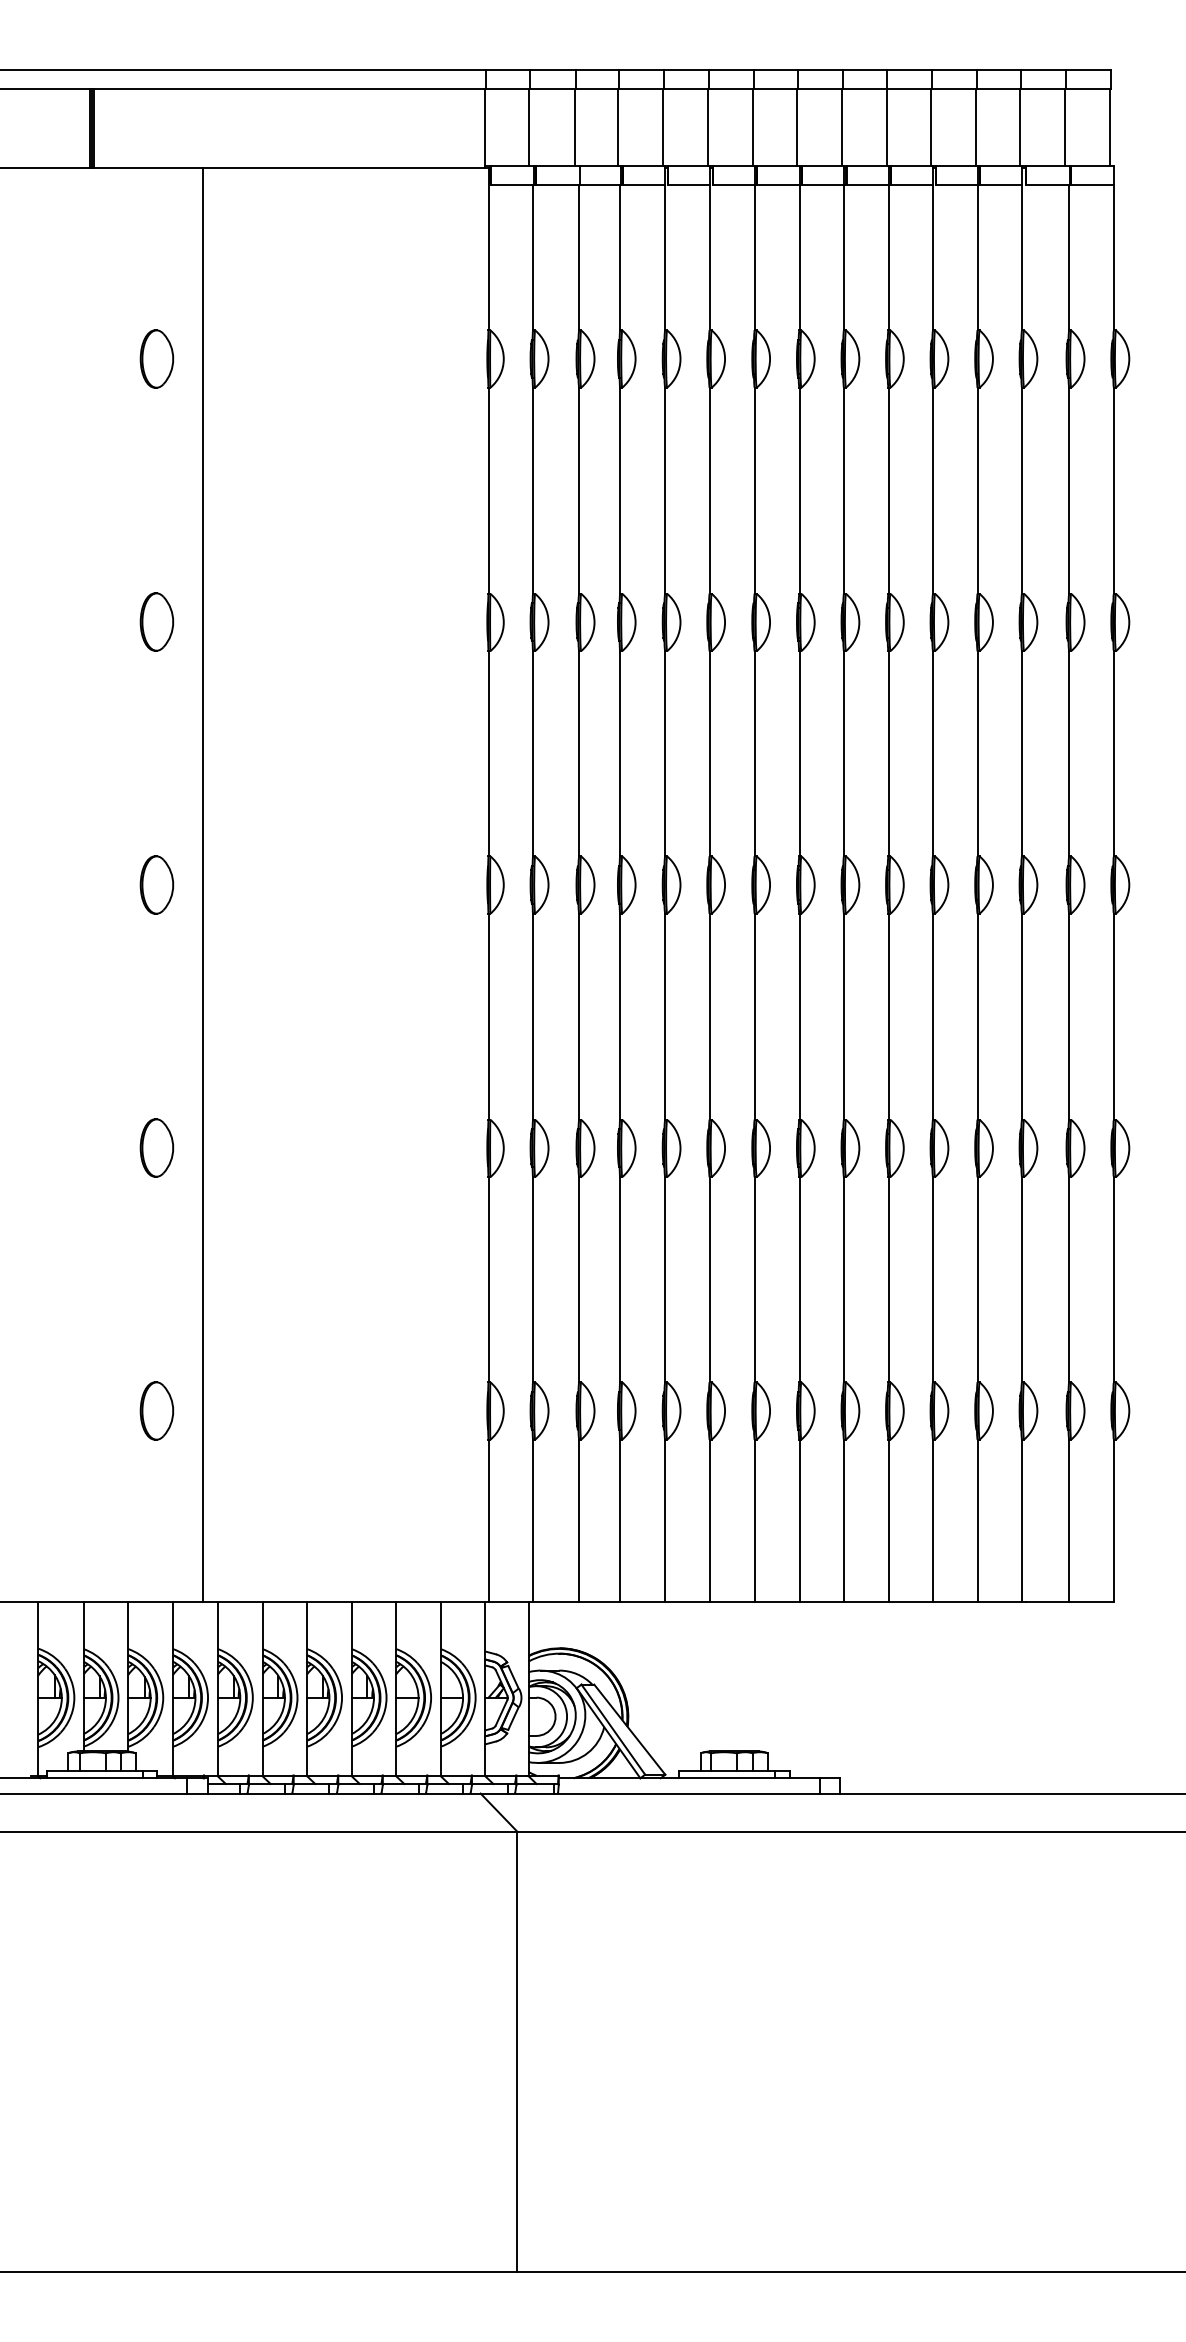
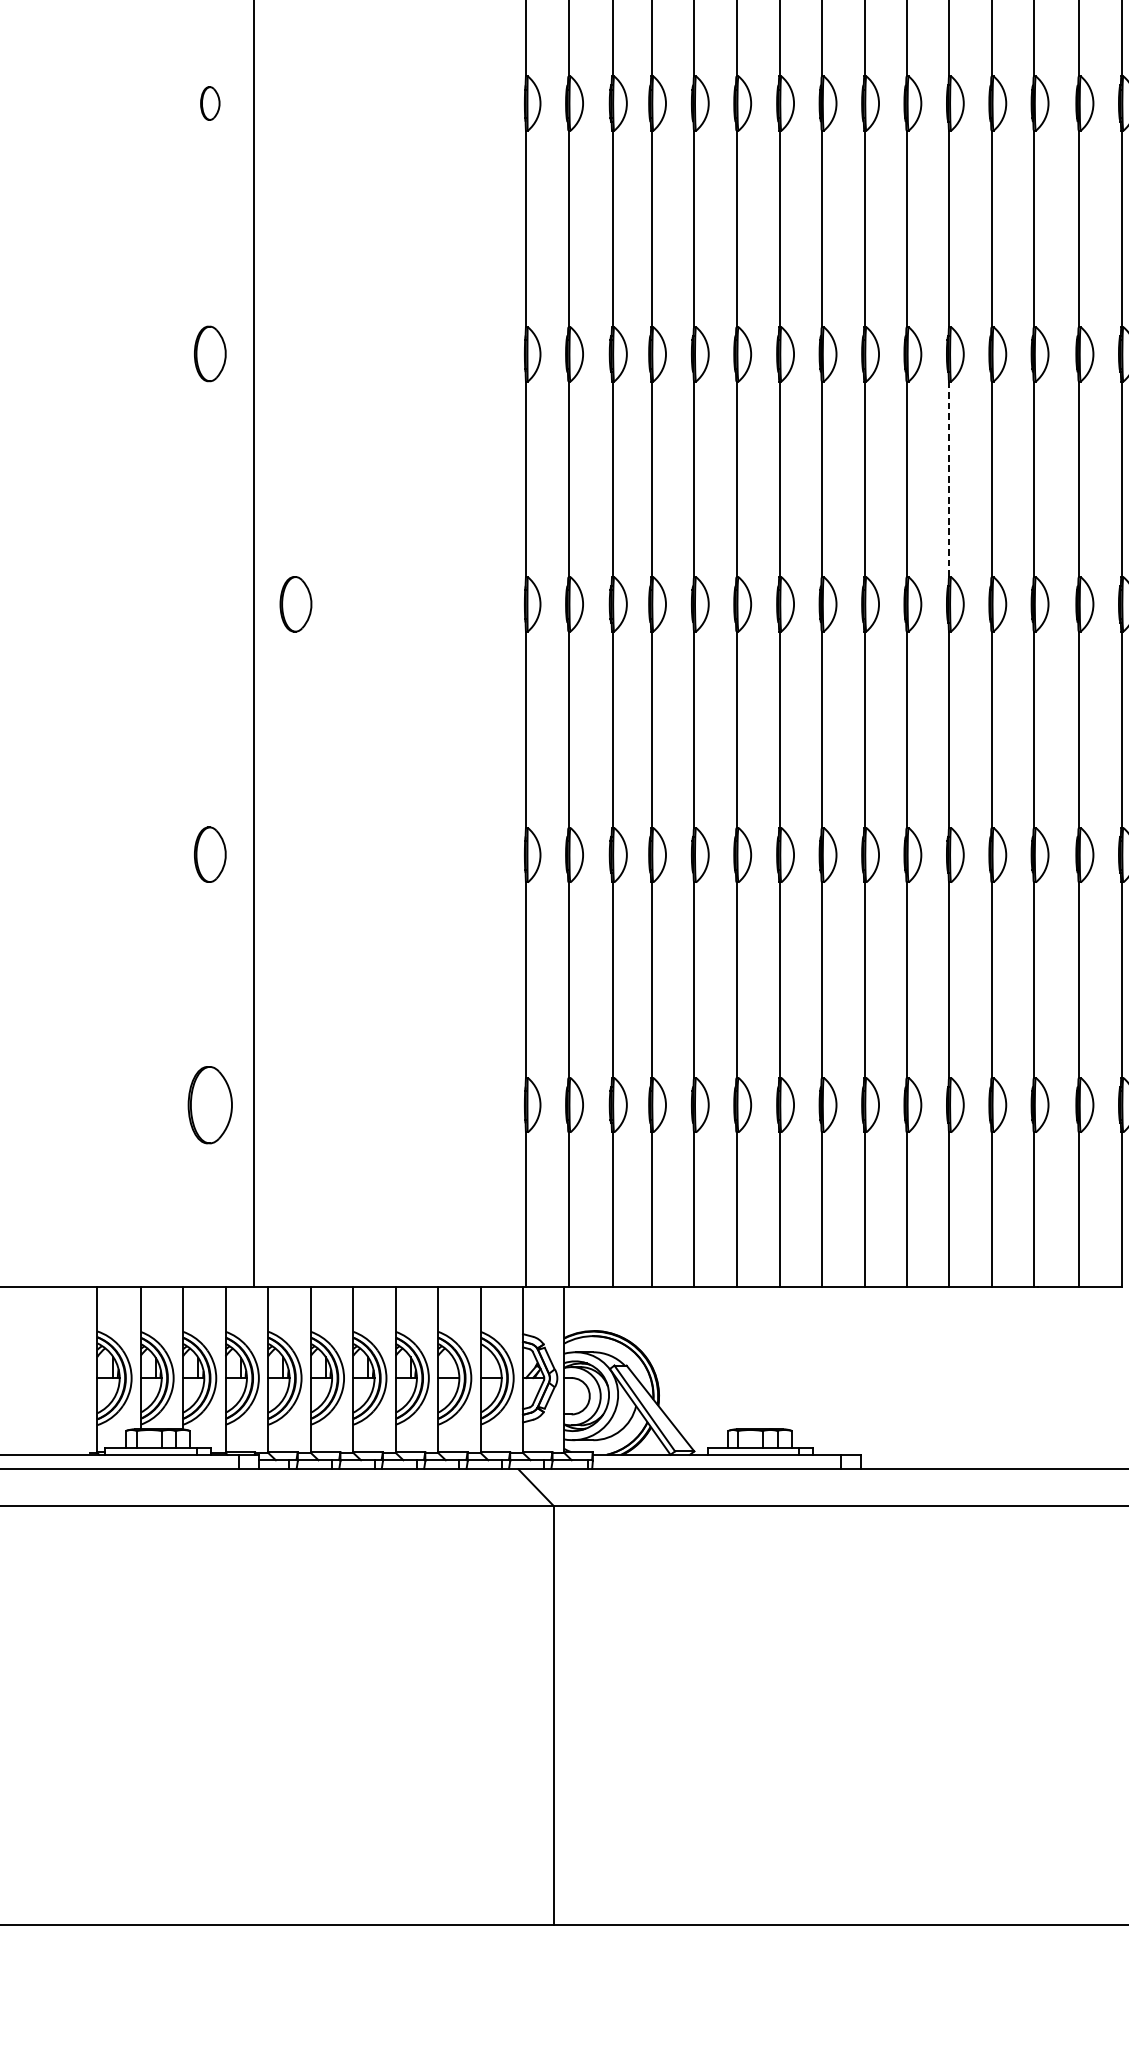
part: (156, 358) -> (209, 103), size x0.6
line: (933, 753) -> (949, 479), solid -> dashed
part: (156, 884) -> (295, 603), moved
part: (156, 1410) -> (209, 1104), size x1.4

